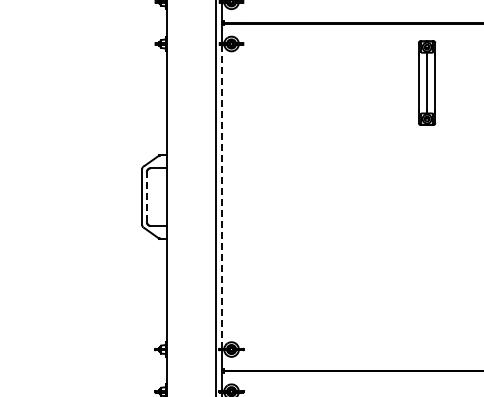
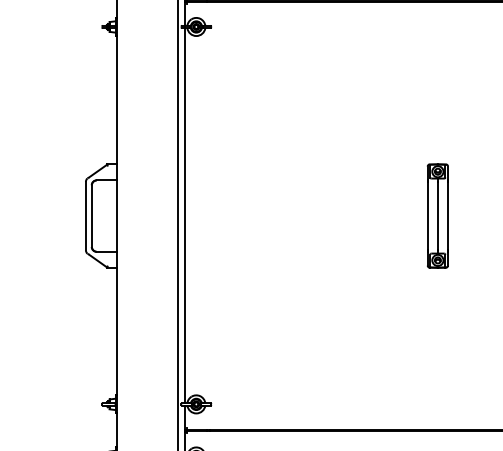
part: (427, 82) -> (438, 215), moved
line: (222, 196) -> (185, 215), dashed -> solid
line: (146, 197) -> (91, 216), dashed -> solid

